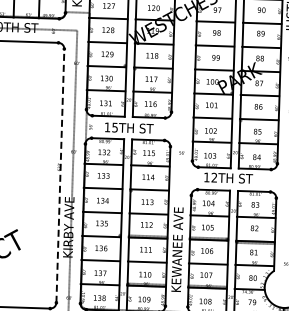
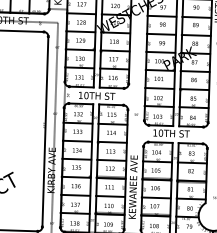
text: (115, 127) -> (86, 95), 15TH -> 10TH
line: (60, 175) -> (45, 131), dashed -> solid
text: (214, 177) -> (161, 133), 12TH -> 10TH

